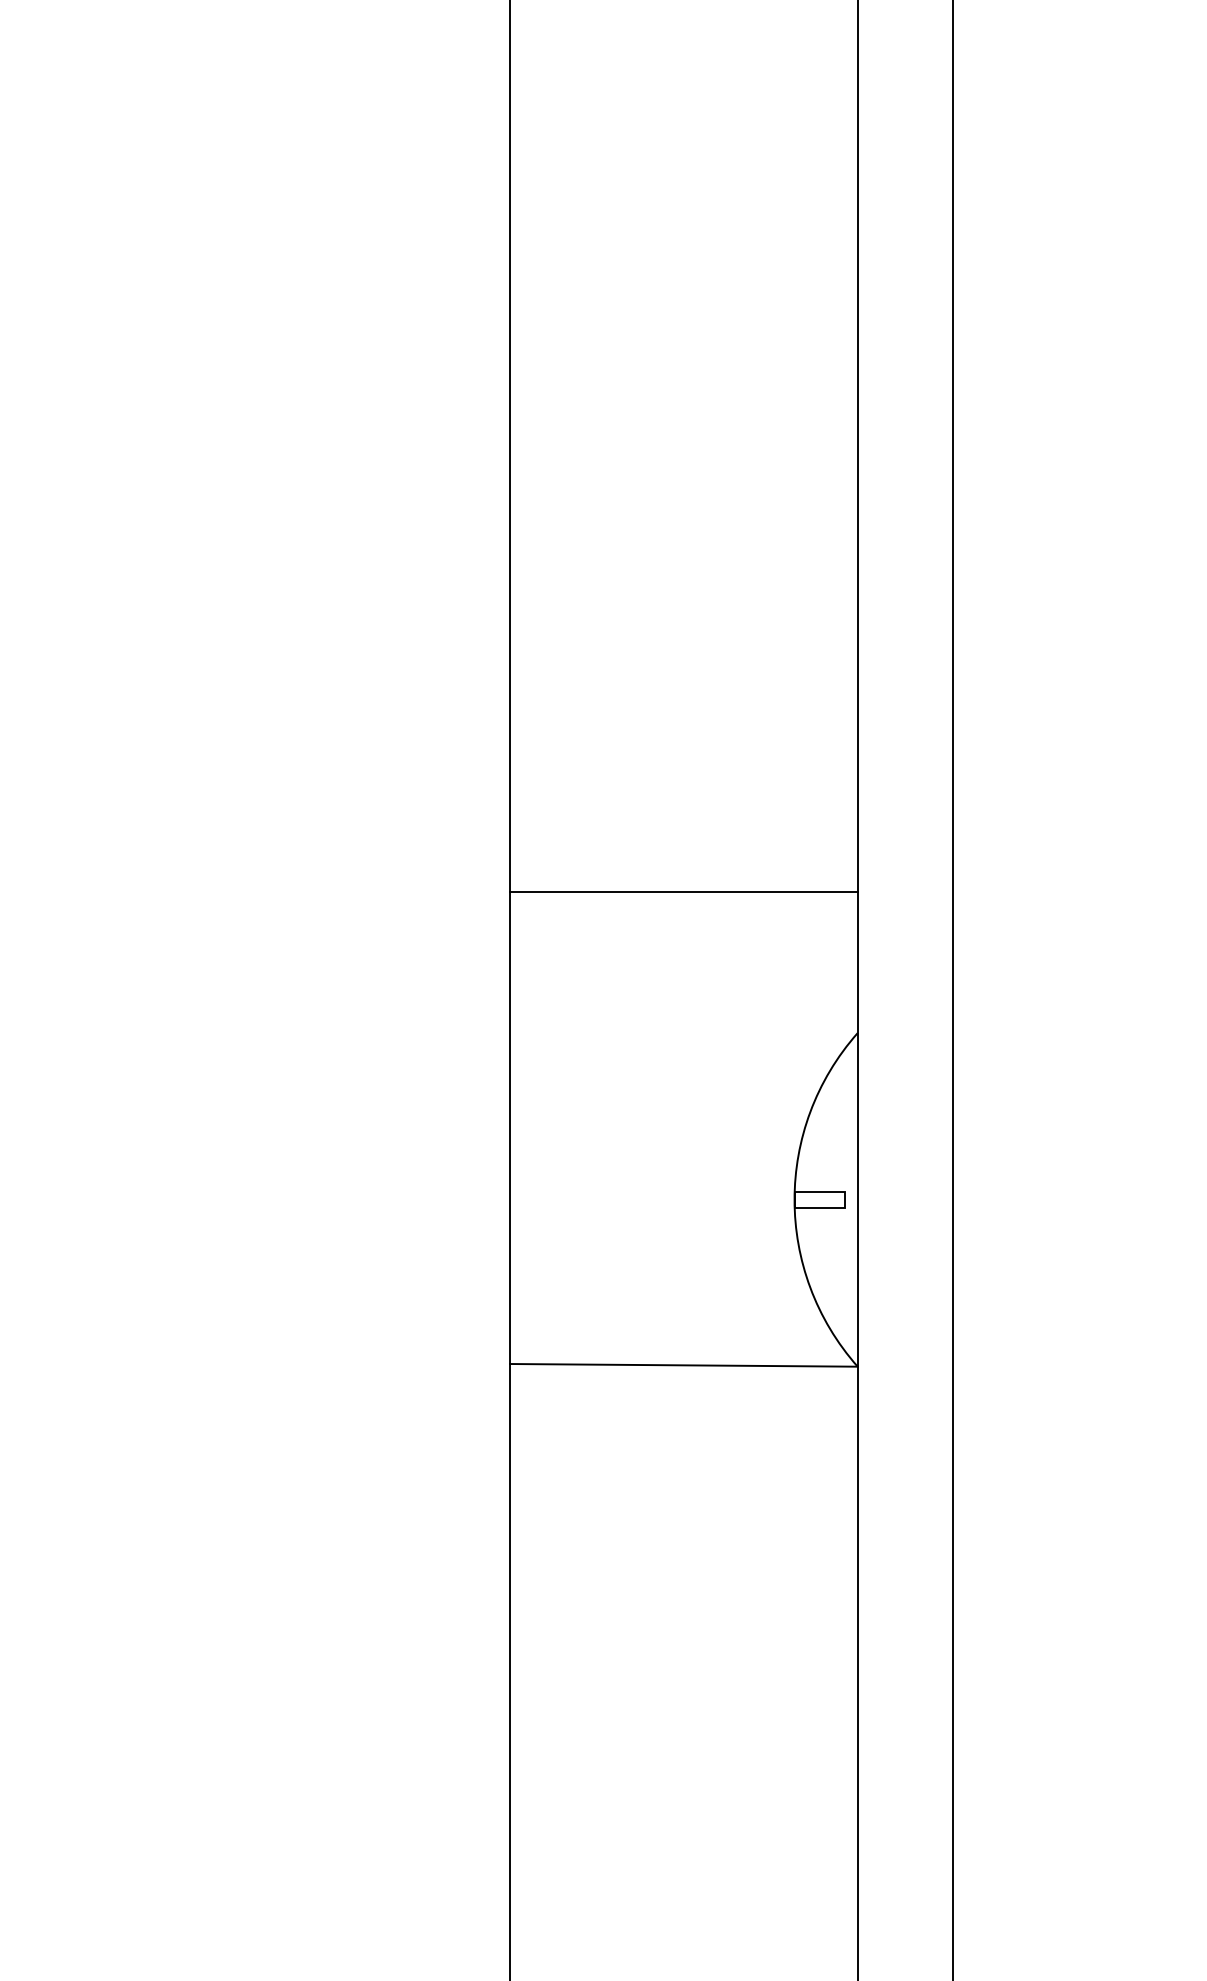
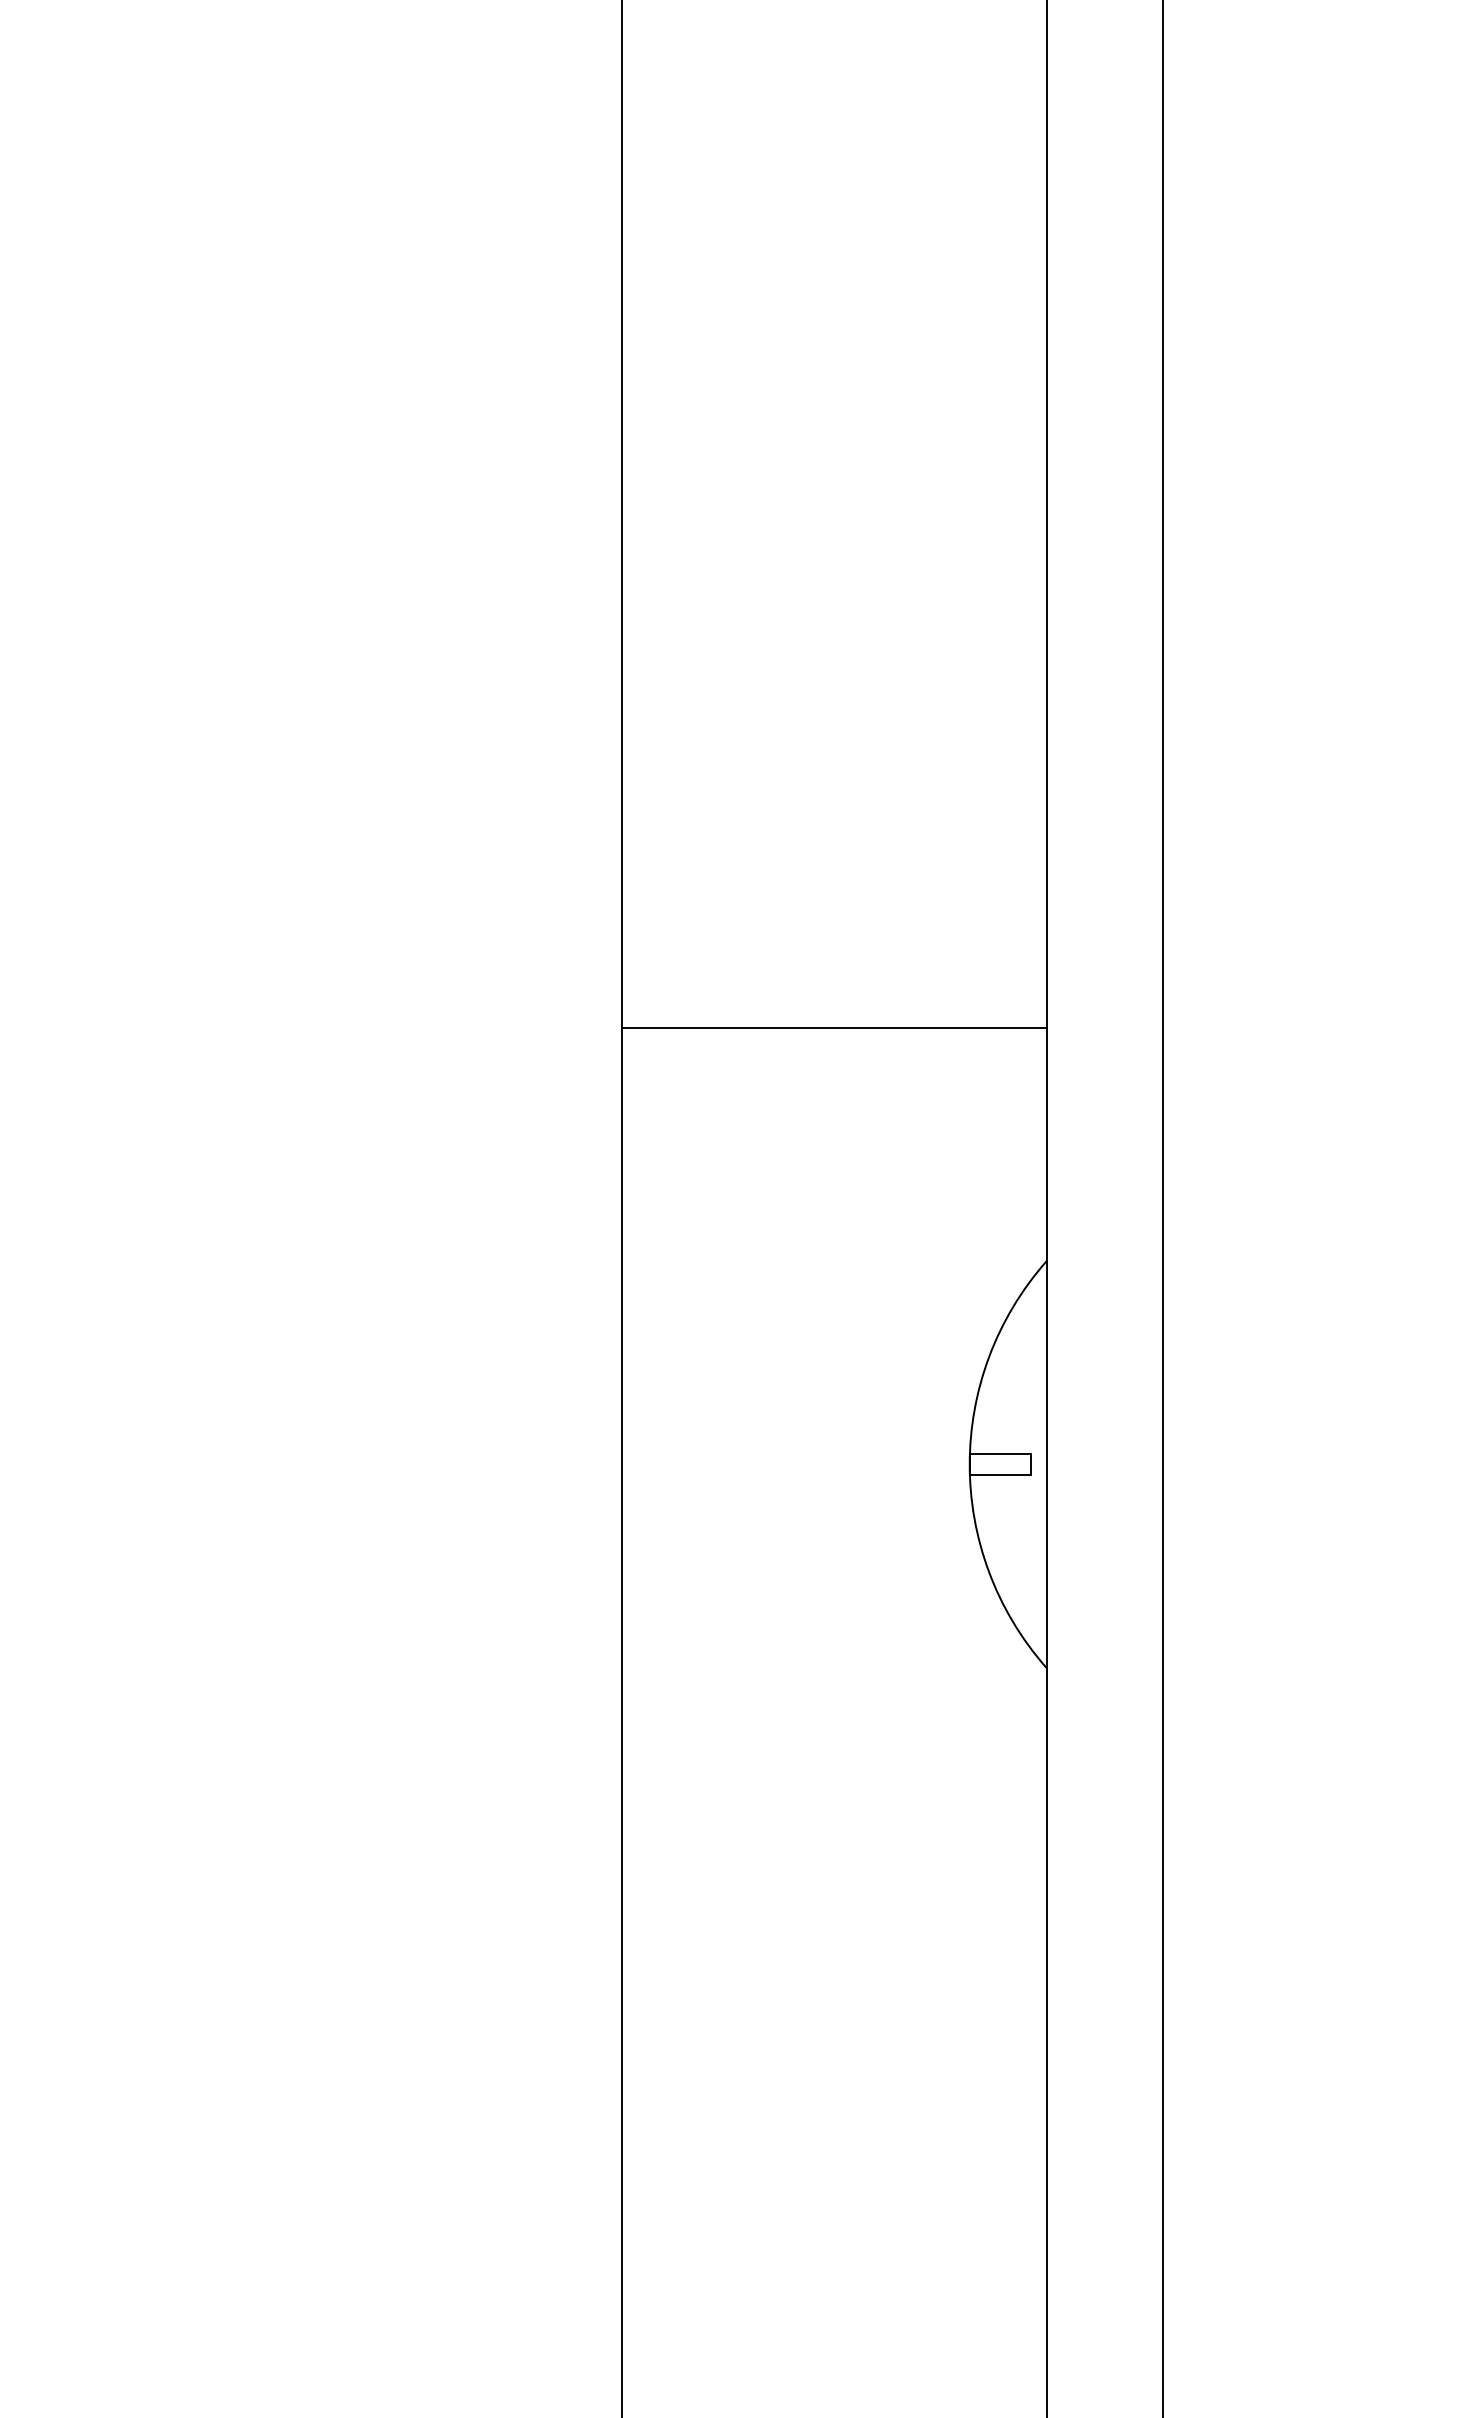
line: (683, 891) -> (834, 1028), moved
line: (683, 1365) -> (834, 1666), removed

